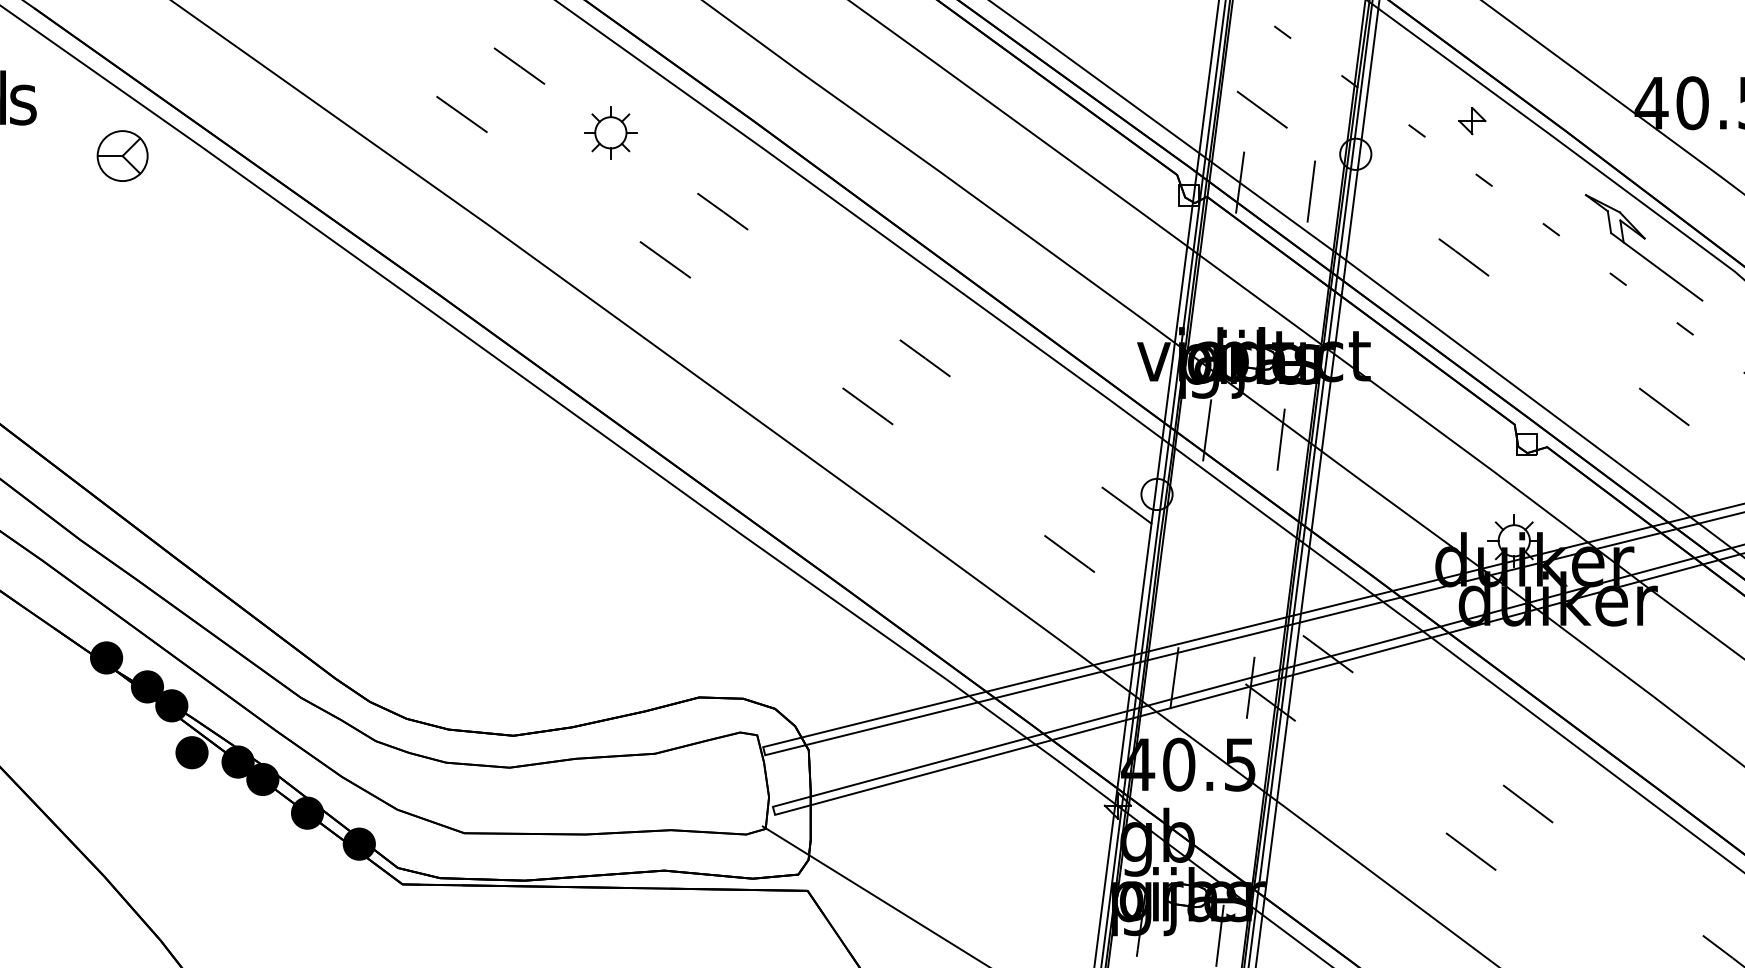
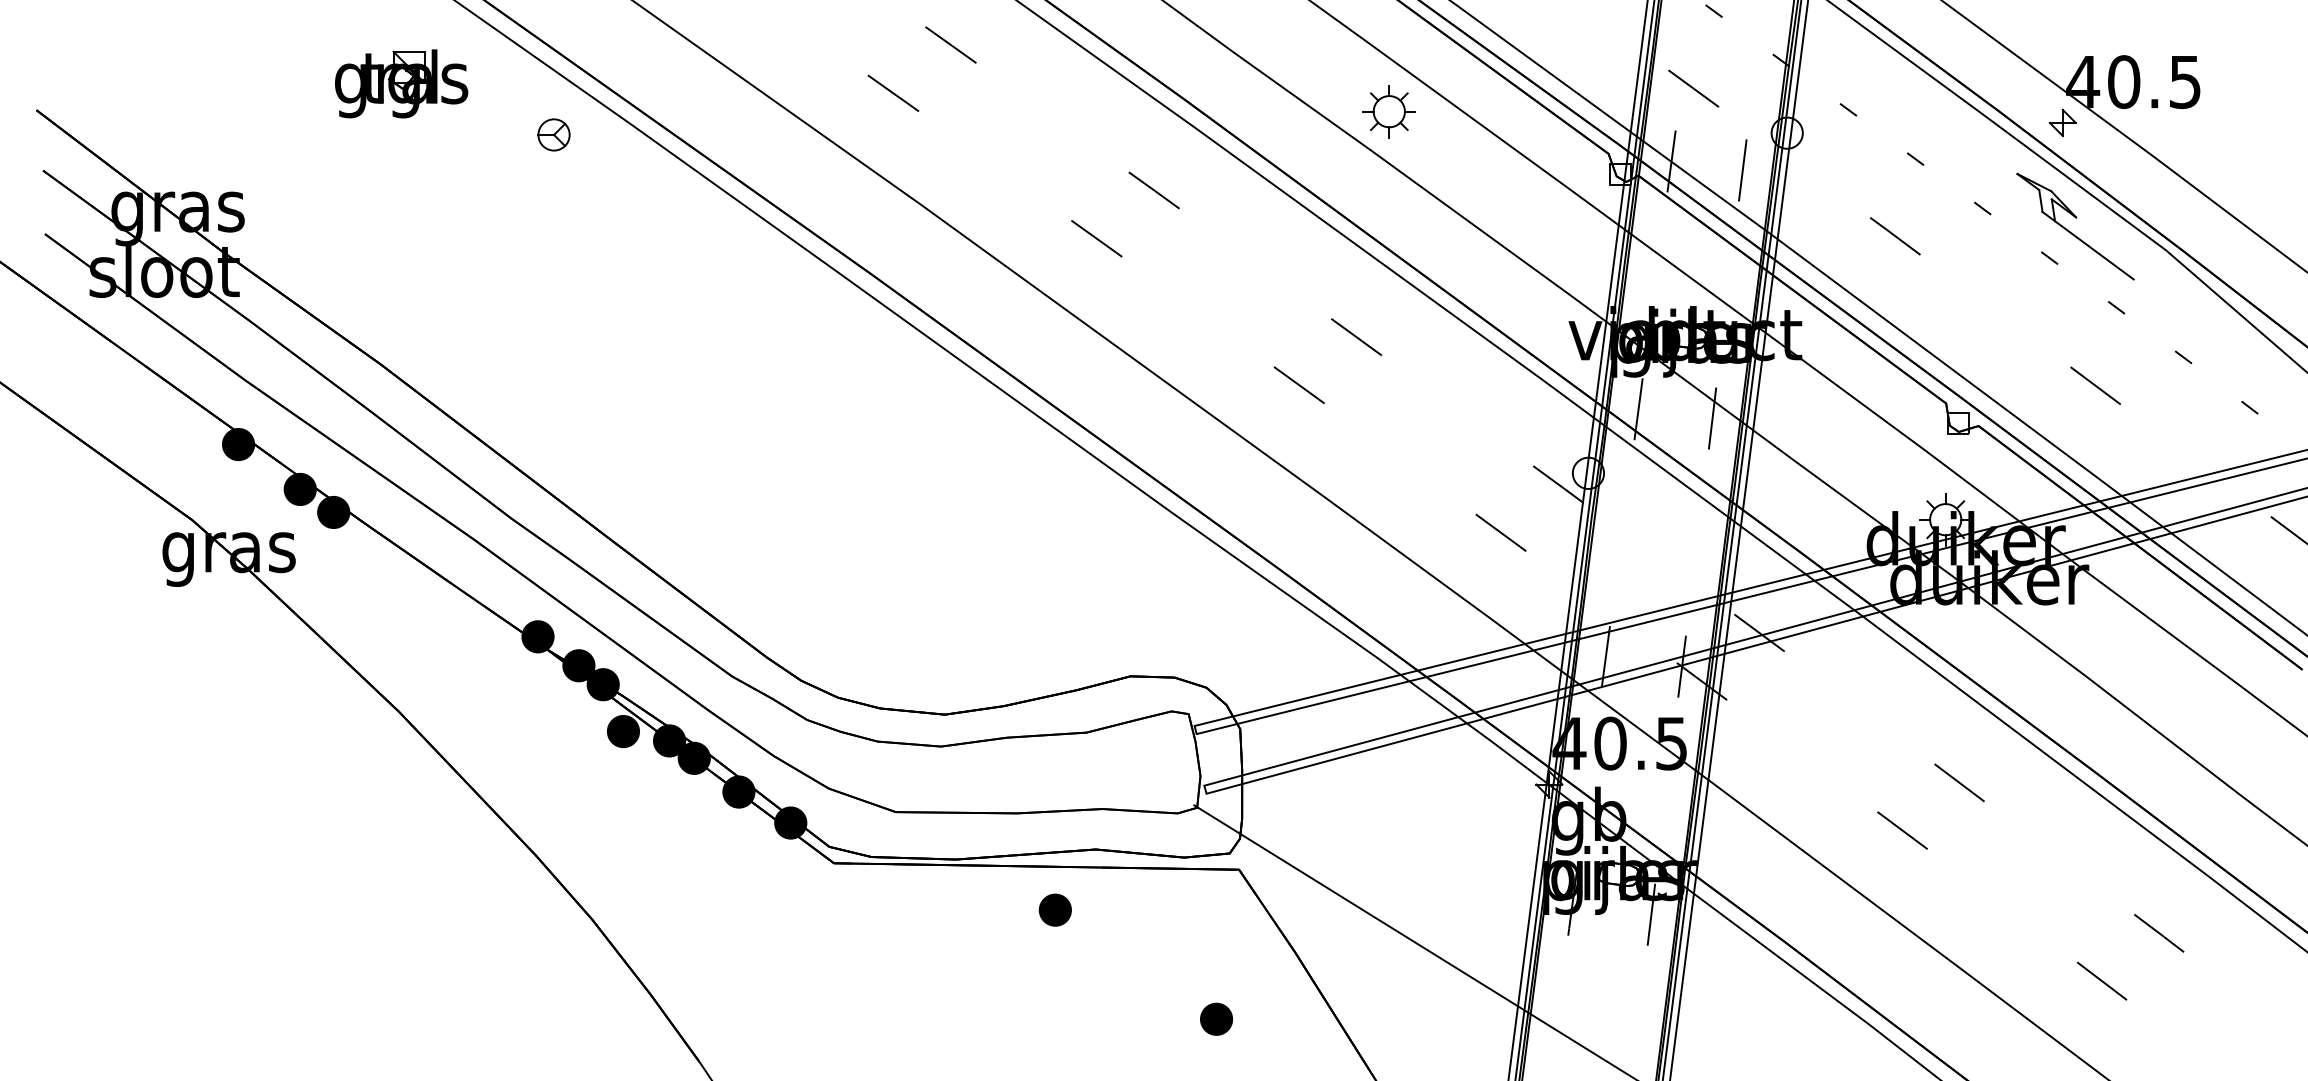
part: (1472, 120) -> (2062, 122), moved
part: (610, 132) -> (1388, 111), moved
part: (122, 155) -> (553, 134), size x0.62
part: (623, 930) -> (1054, 909), added

